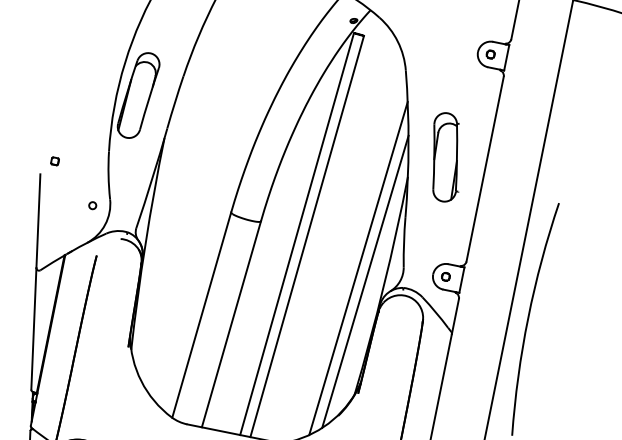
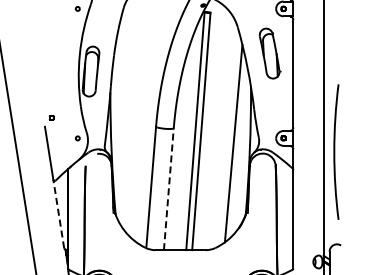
part: (444, 157) -> (269, 53), moved
line: (364, 280) -> (238, 149), removed
line: (231, 323) -> (168, 188), solid -> dashed
line: (33, 327) -> (58, 213), solid -> dashed

